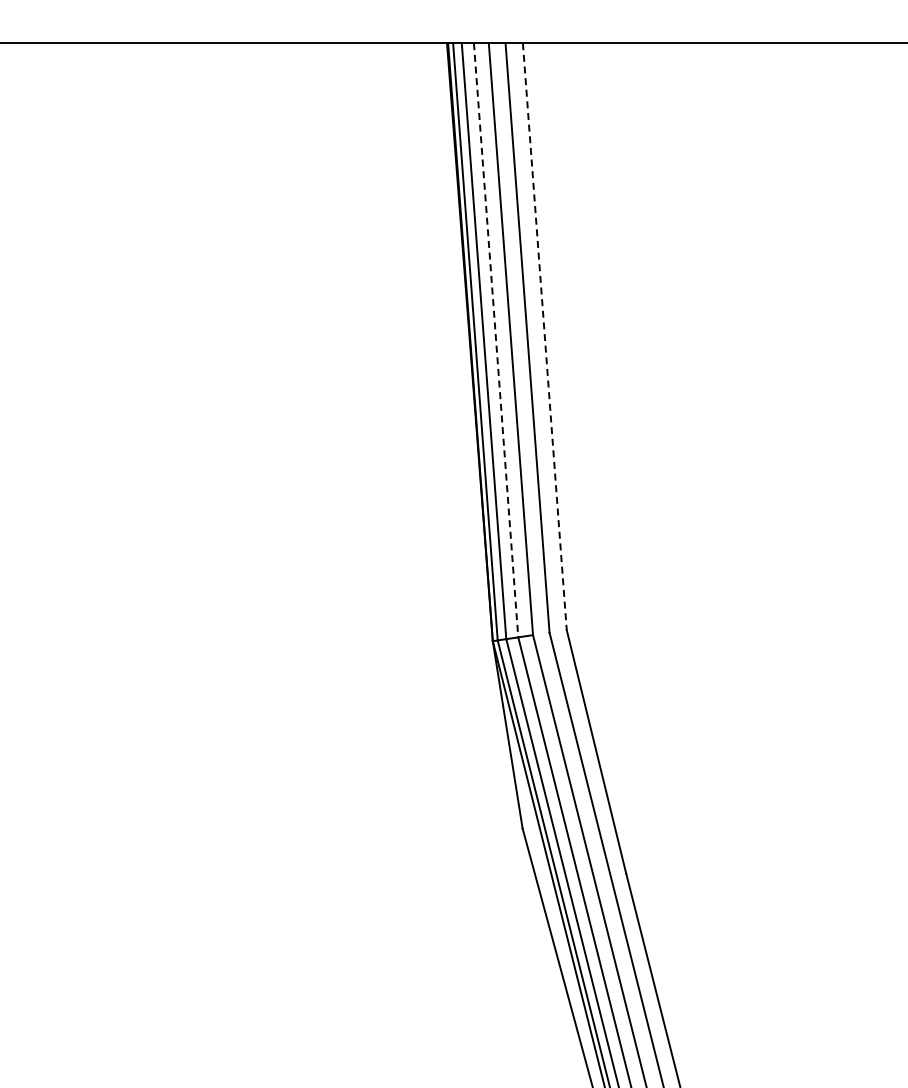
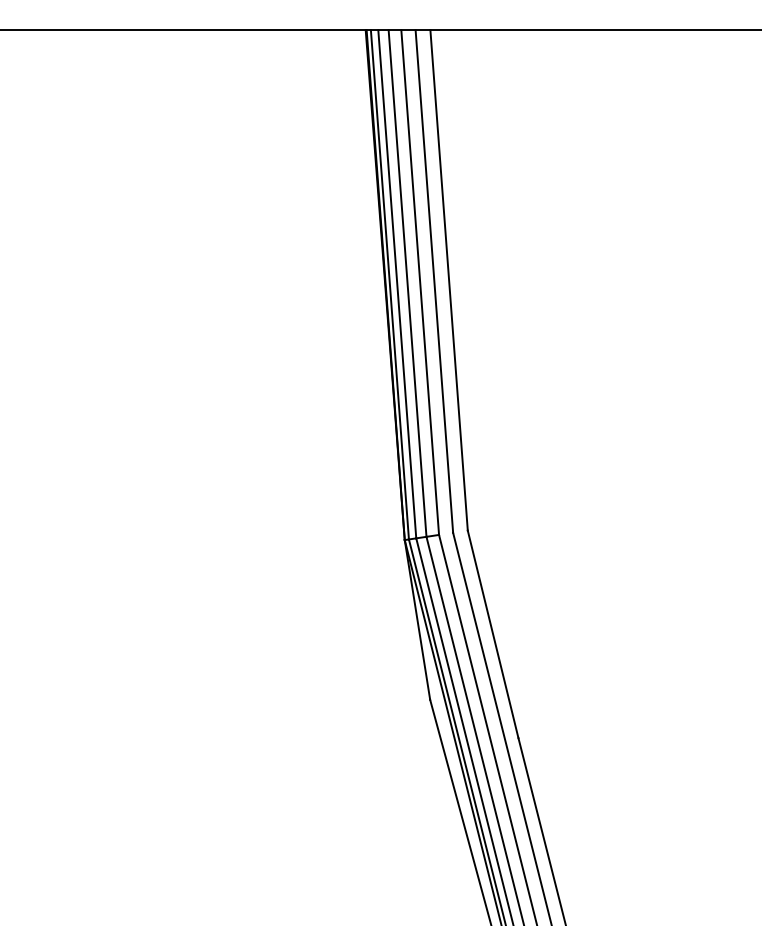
line: (544, 337) -> (448, 281), dashed -> solid
line: (496, 340) -> (407, 283), dashed -> solid

